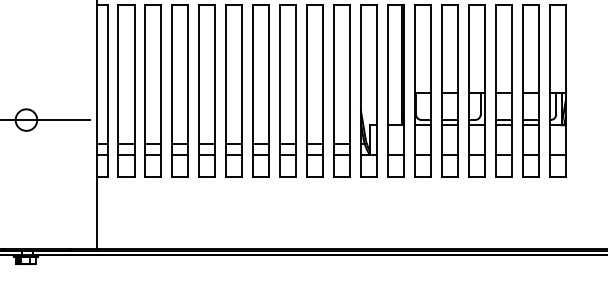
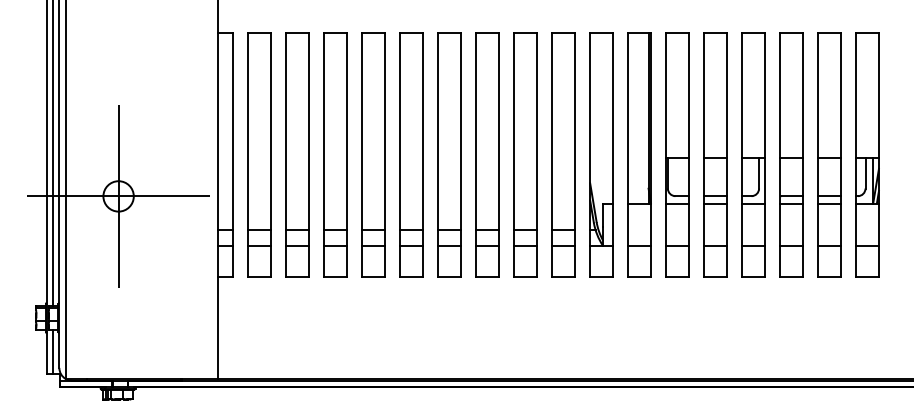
line: (26, 120) -> (118, 196), added

